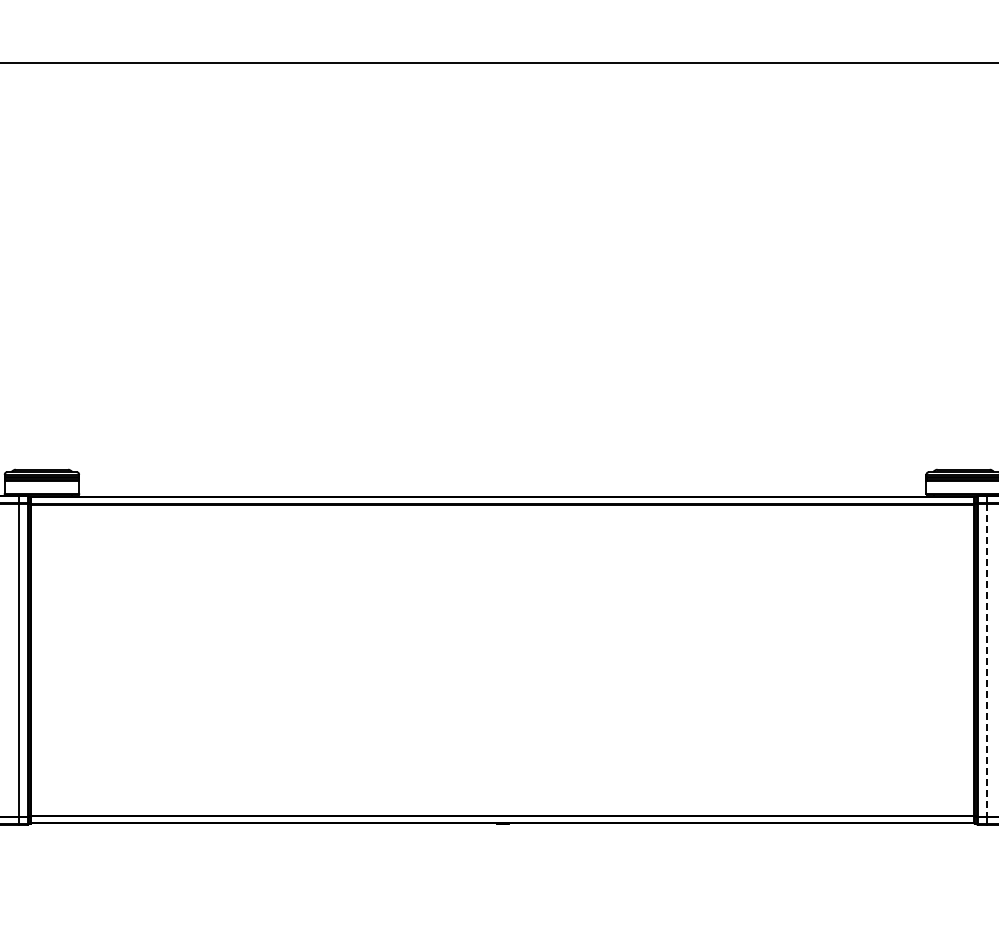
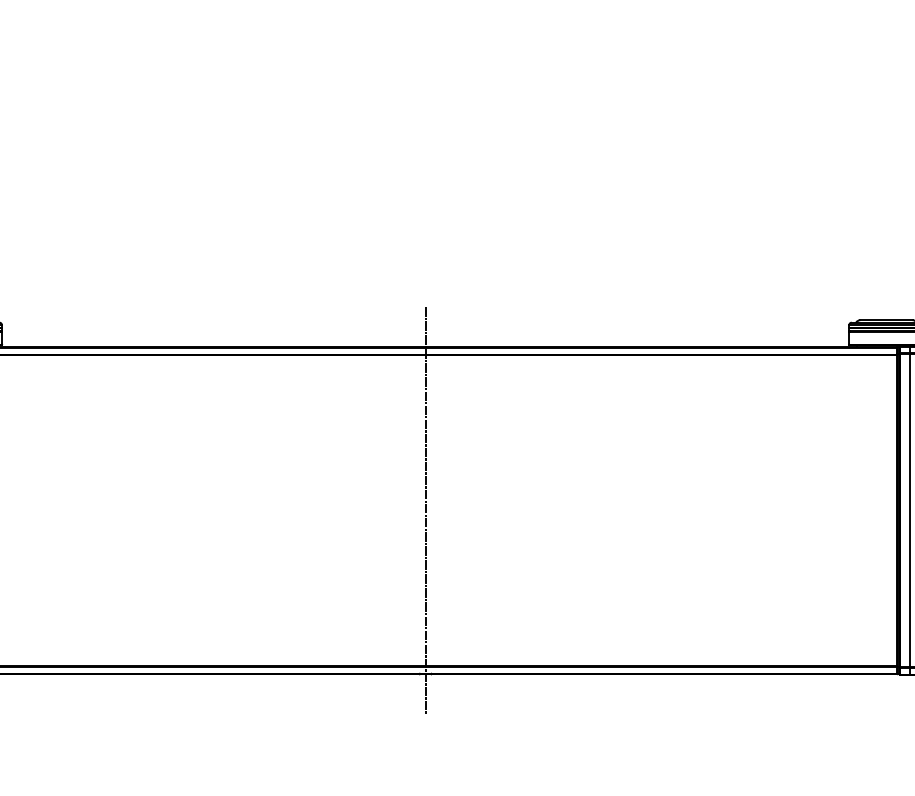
line: (502, 659) -> (425, 509), added
line: (986, 660) -> (909, 510), dashed -> solid

